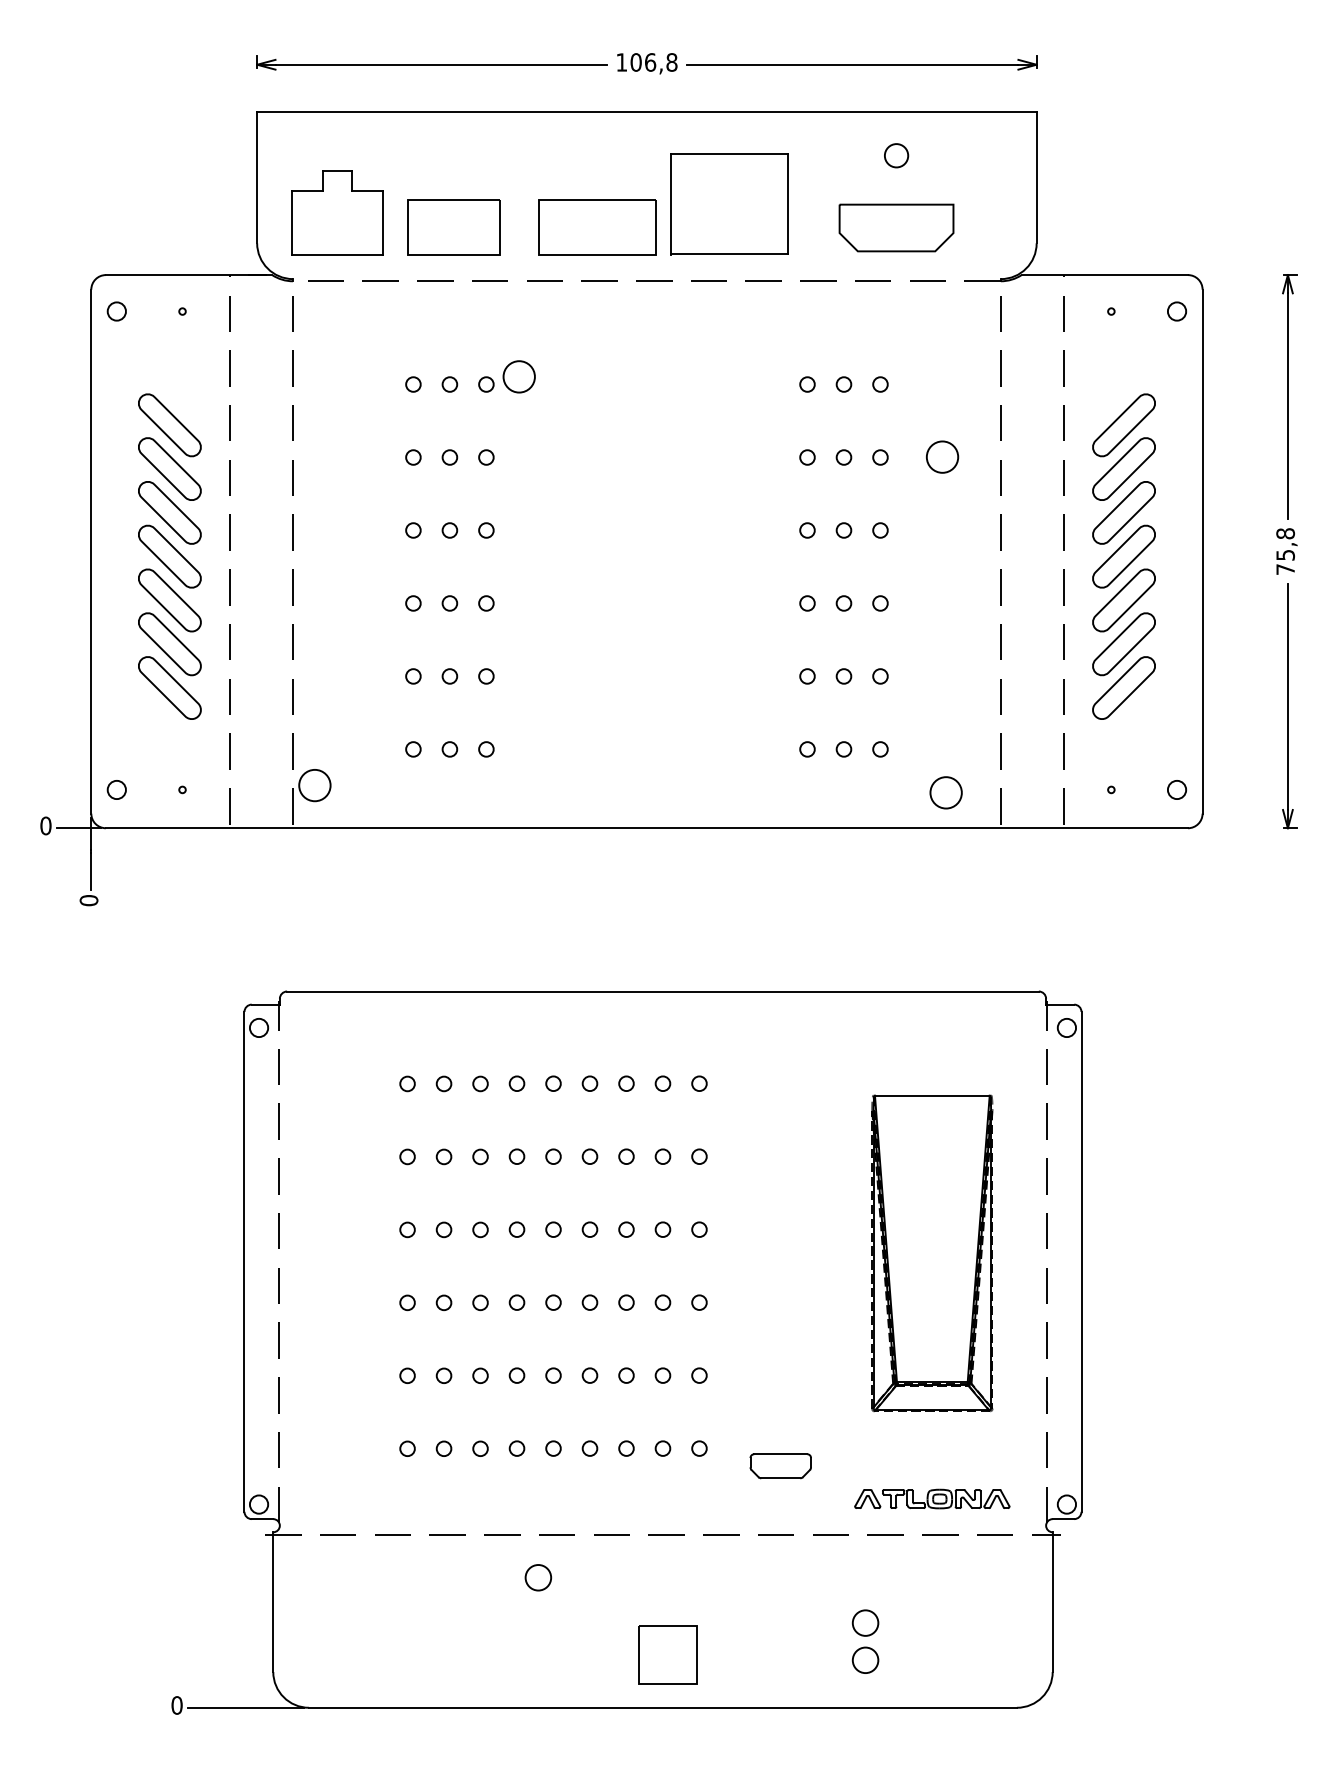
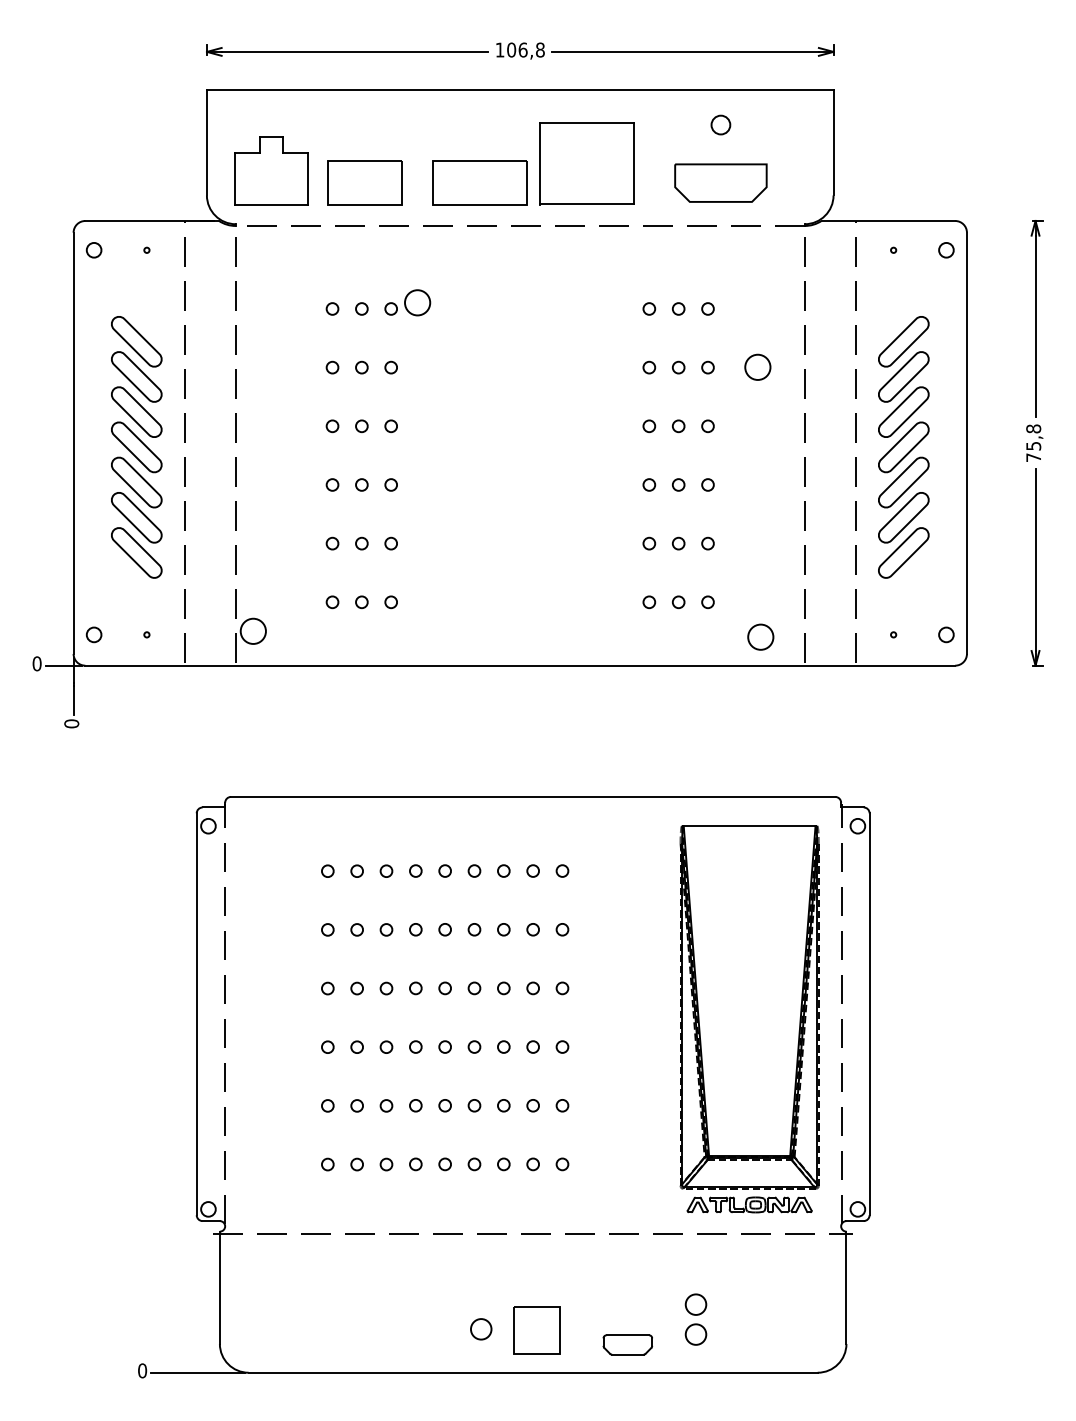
part: (932, 1253) -> (749, 1007), size x1.43
part: (780, 1466) -> (627, 1345), moved
circle: (538, 1577) -> (481, 1329), moved

